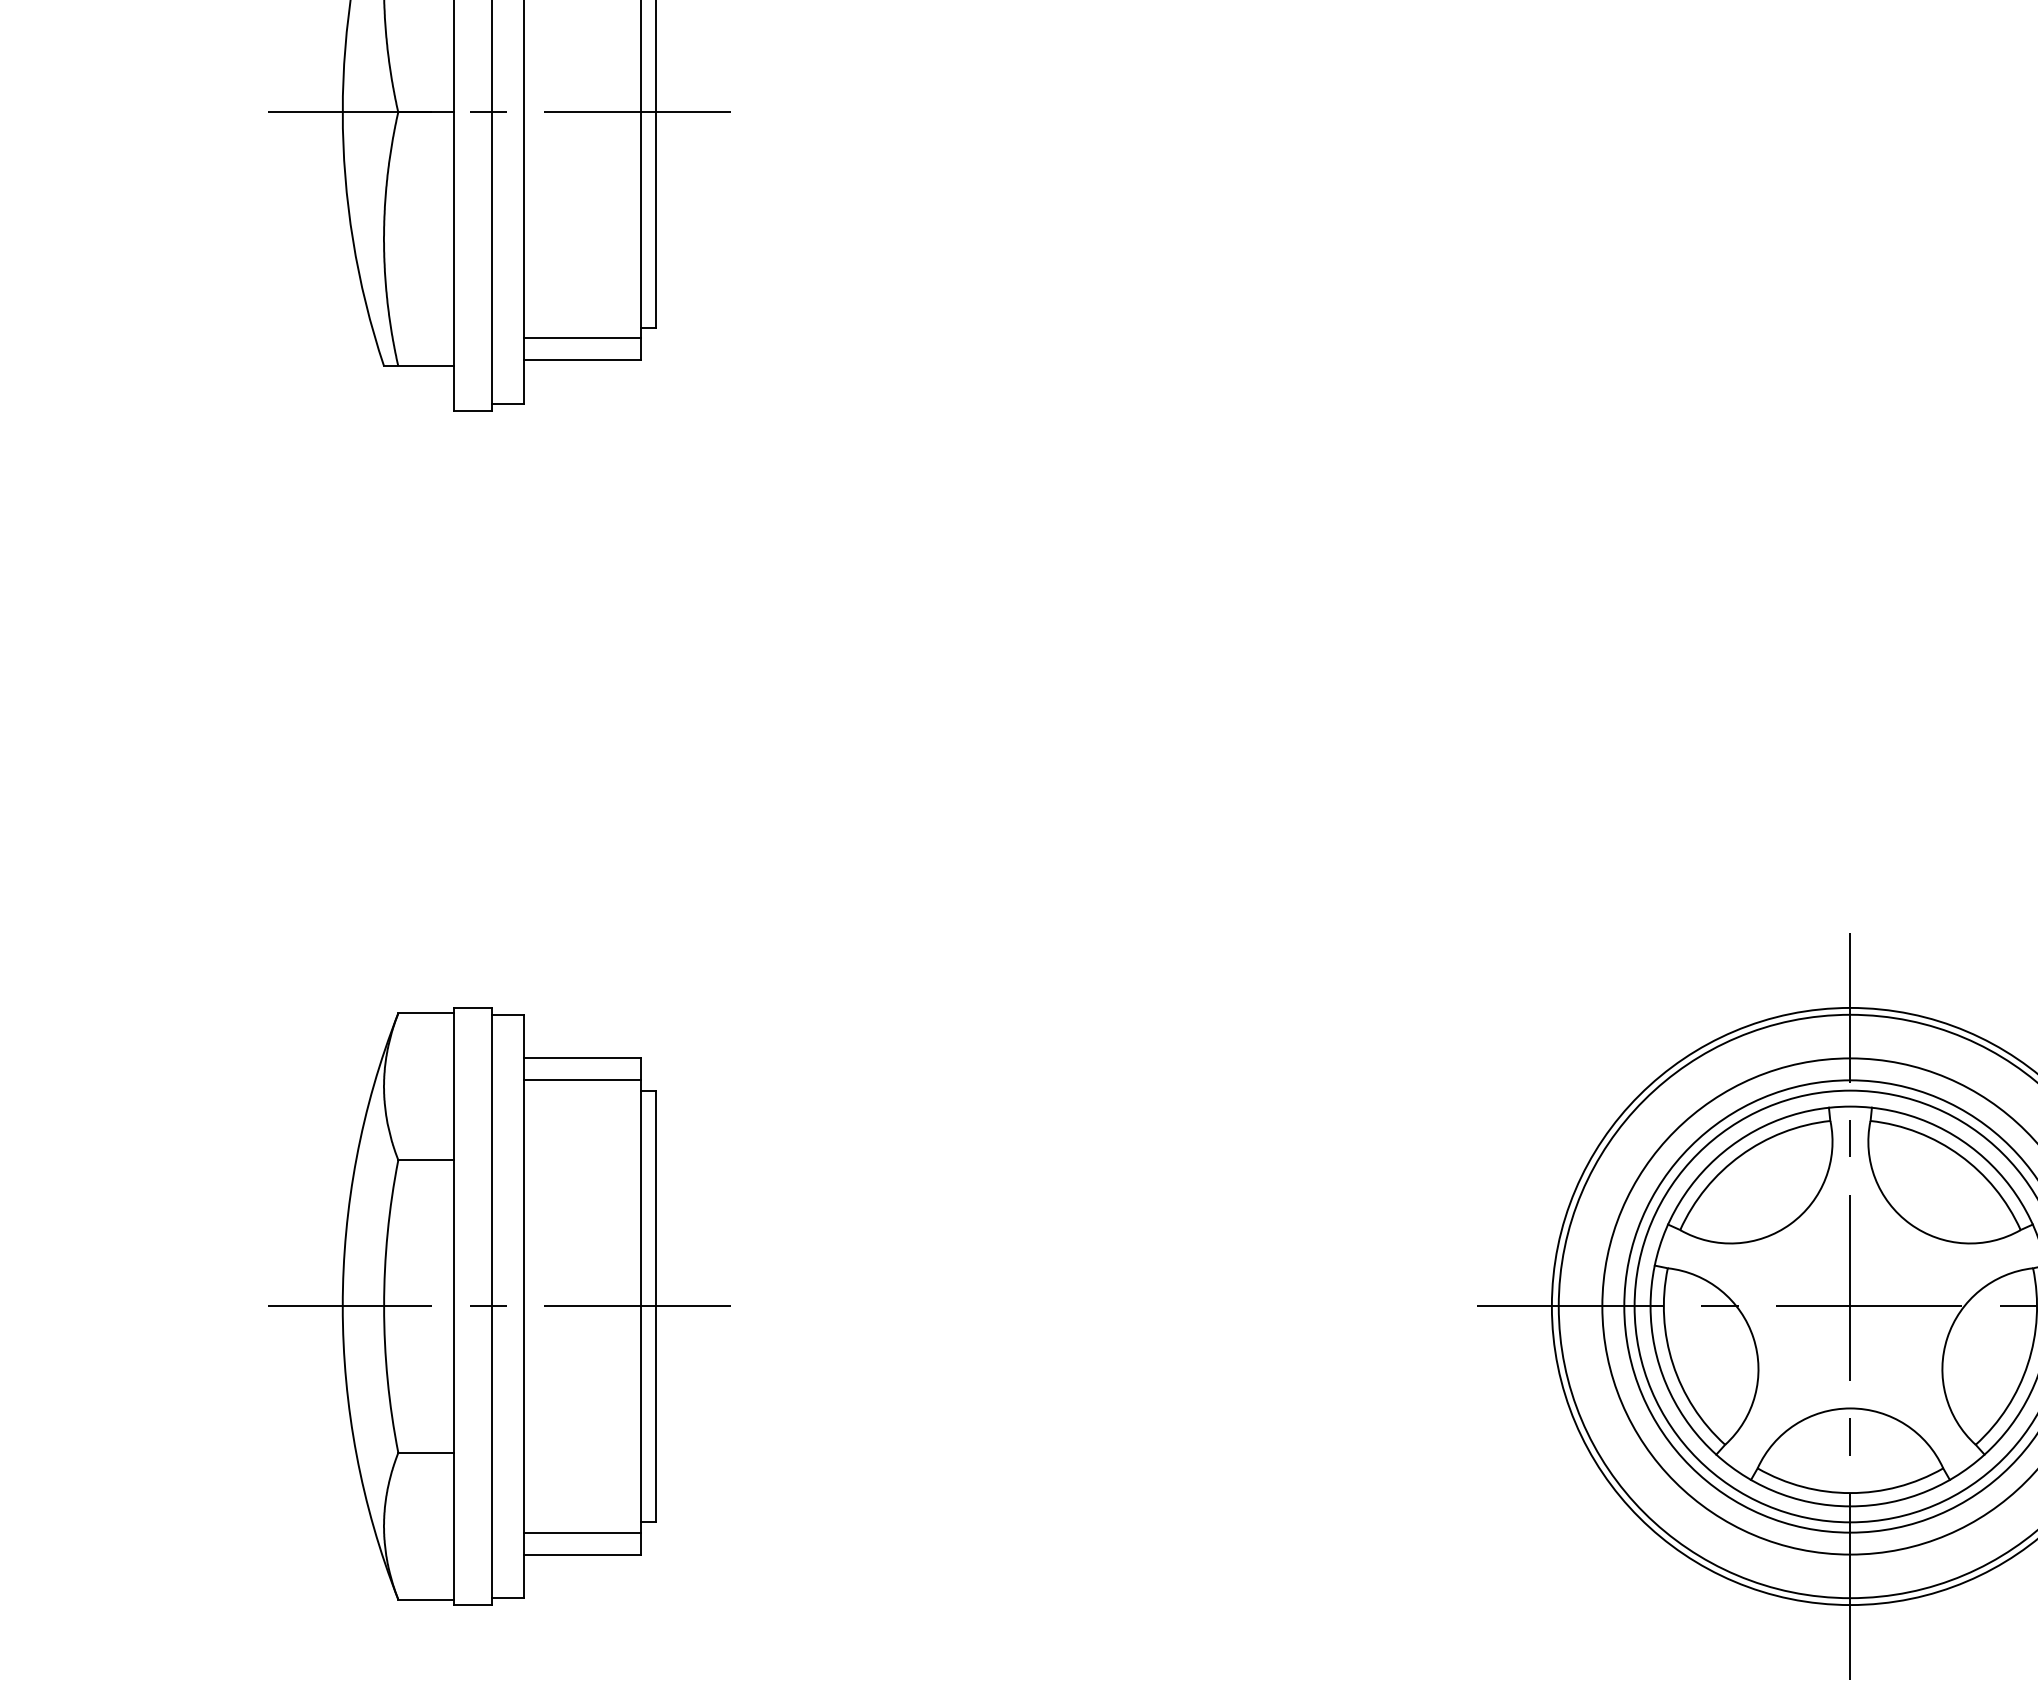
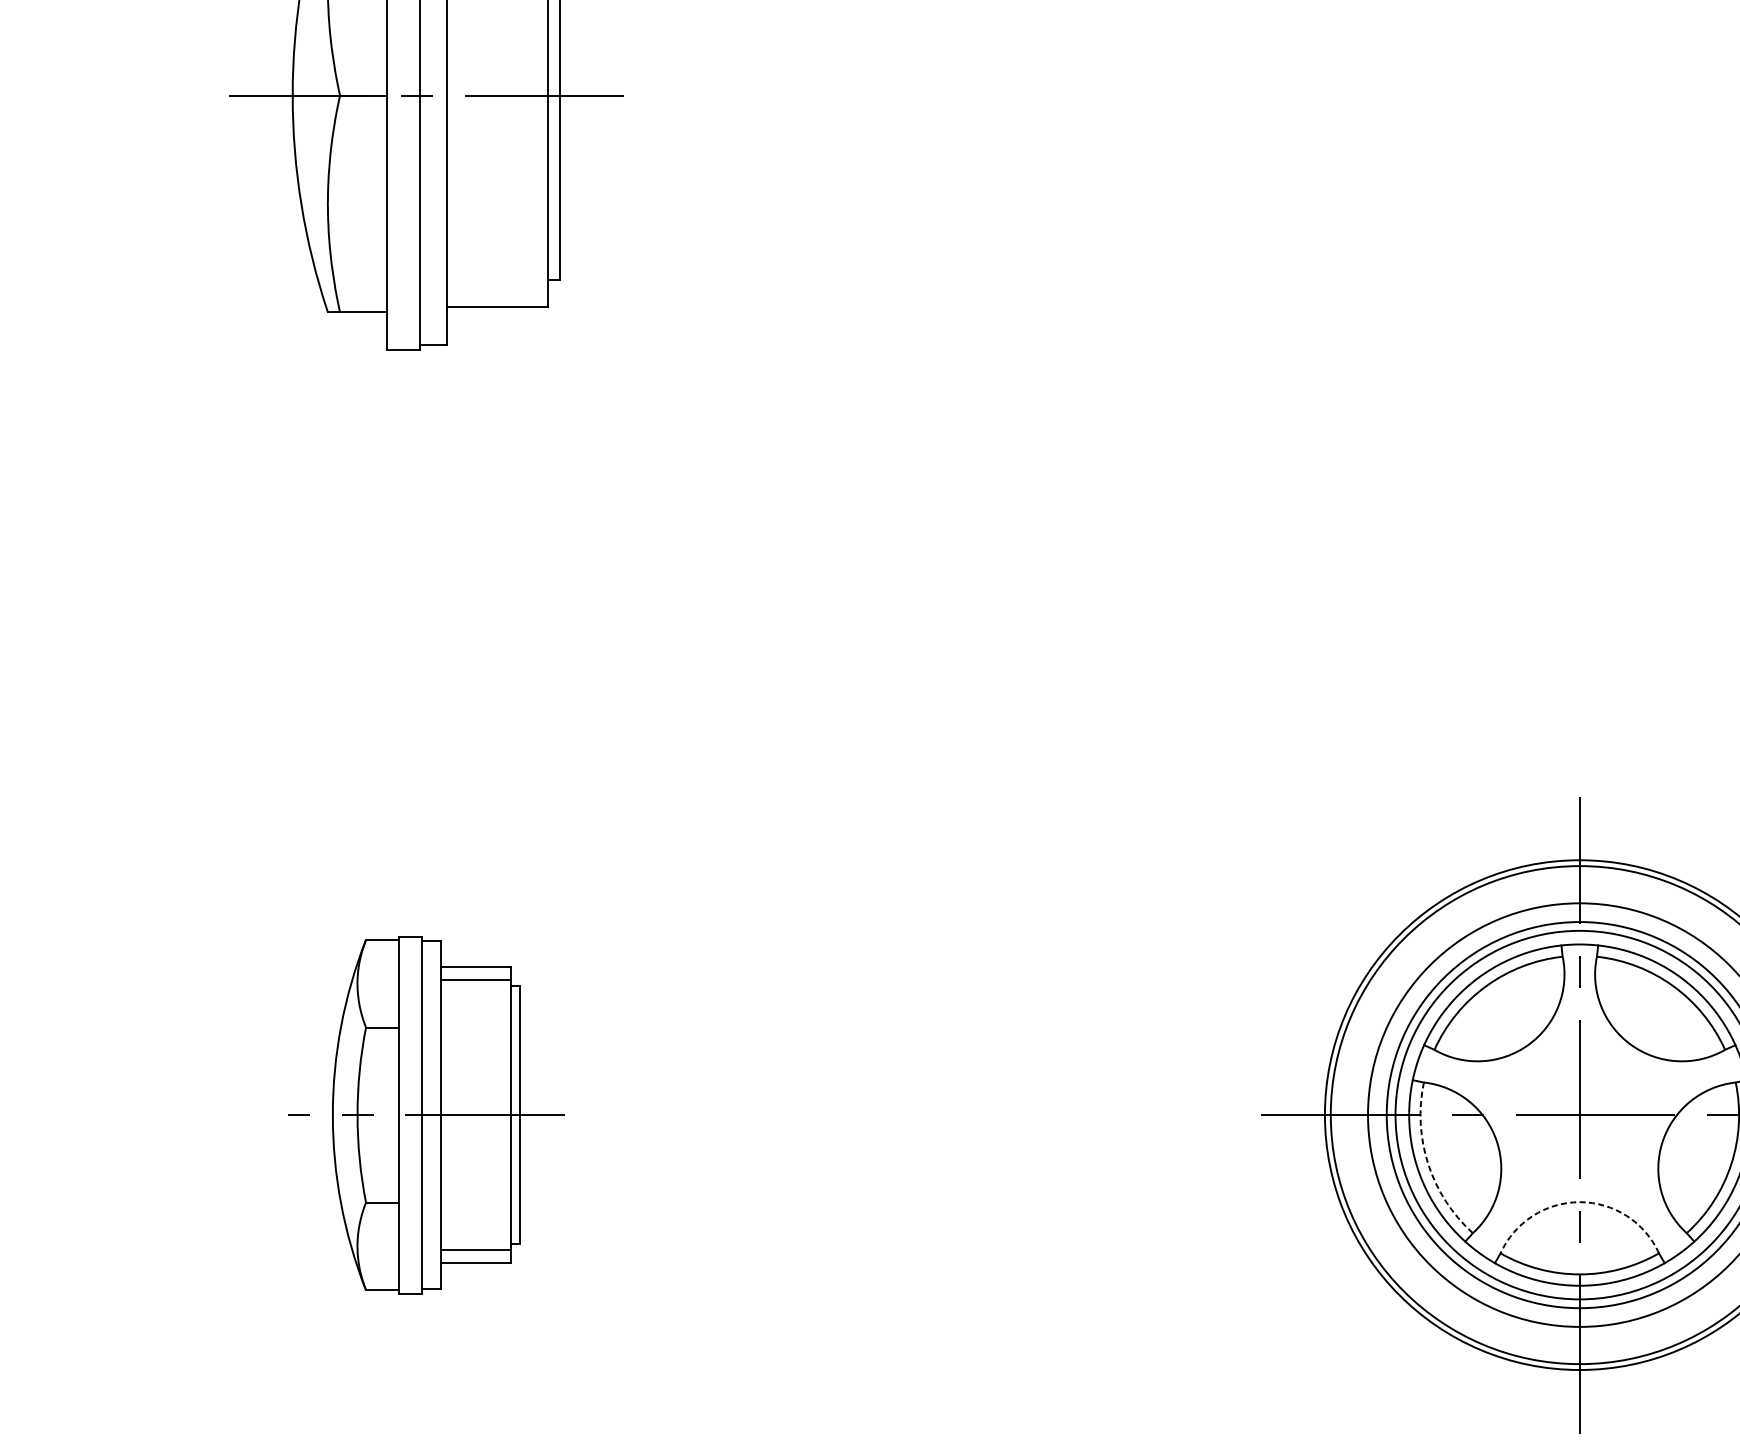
line: (582, 338) -> (497, 288), removed
part: (499, 1306) -> (426, 1115), size x0.7
arc: (1672, 1364) -> (1427, 1164), solid -> dashed
arc: (1850, 1408) -> (1579, 1202), solid -> dashed

